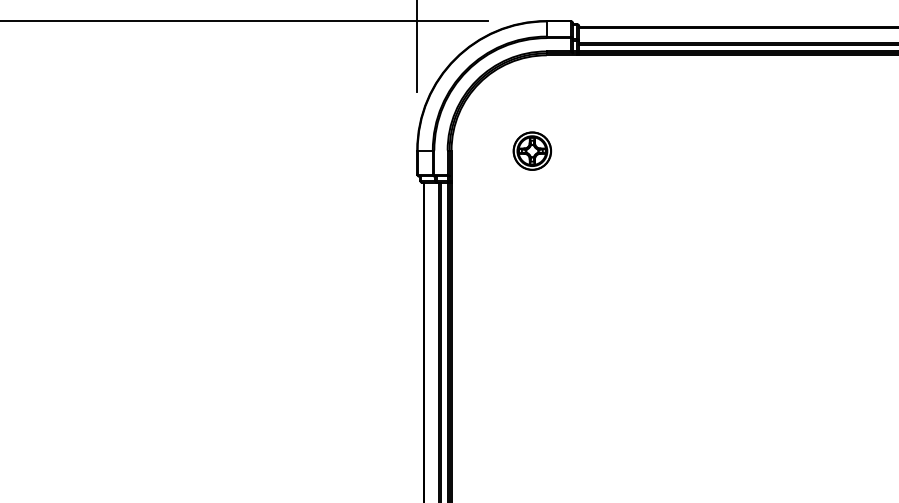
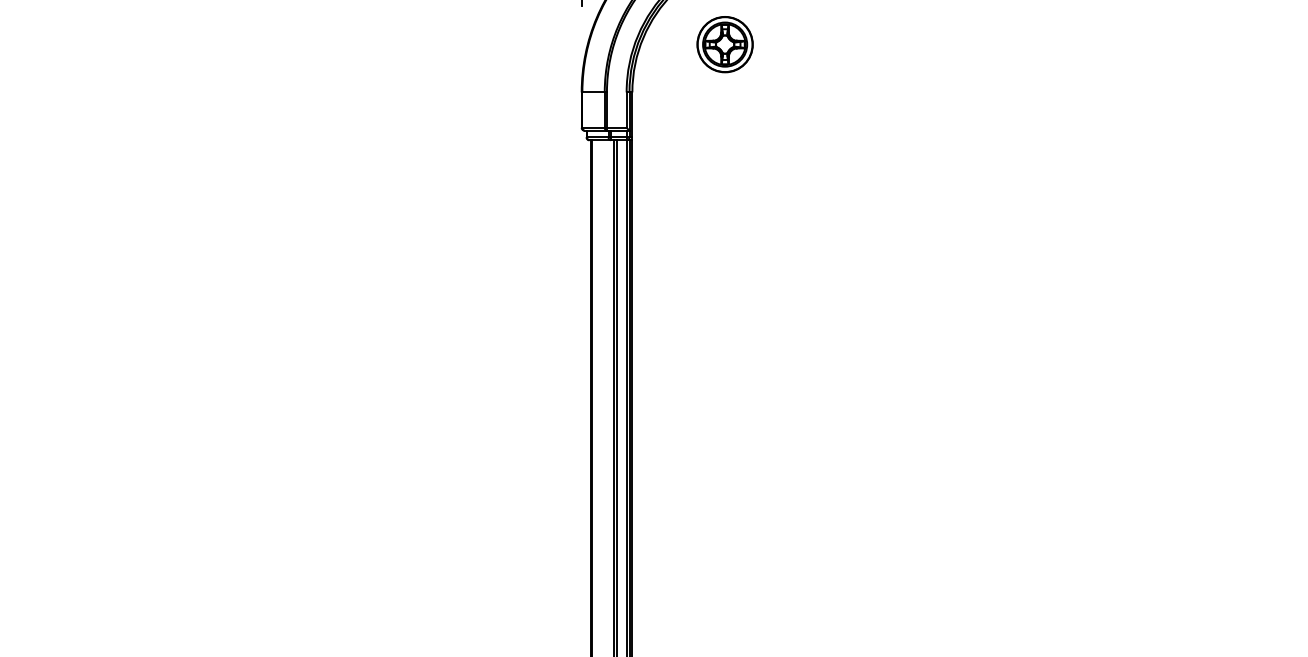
part: (532, 150) -> (725, 43), moved

